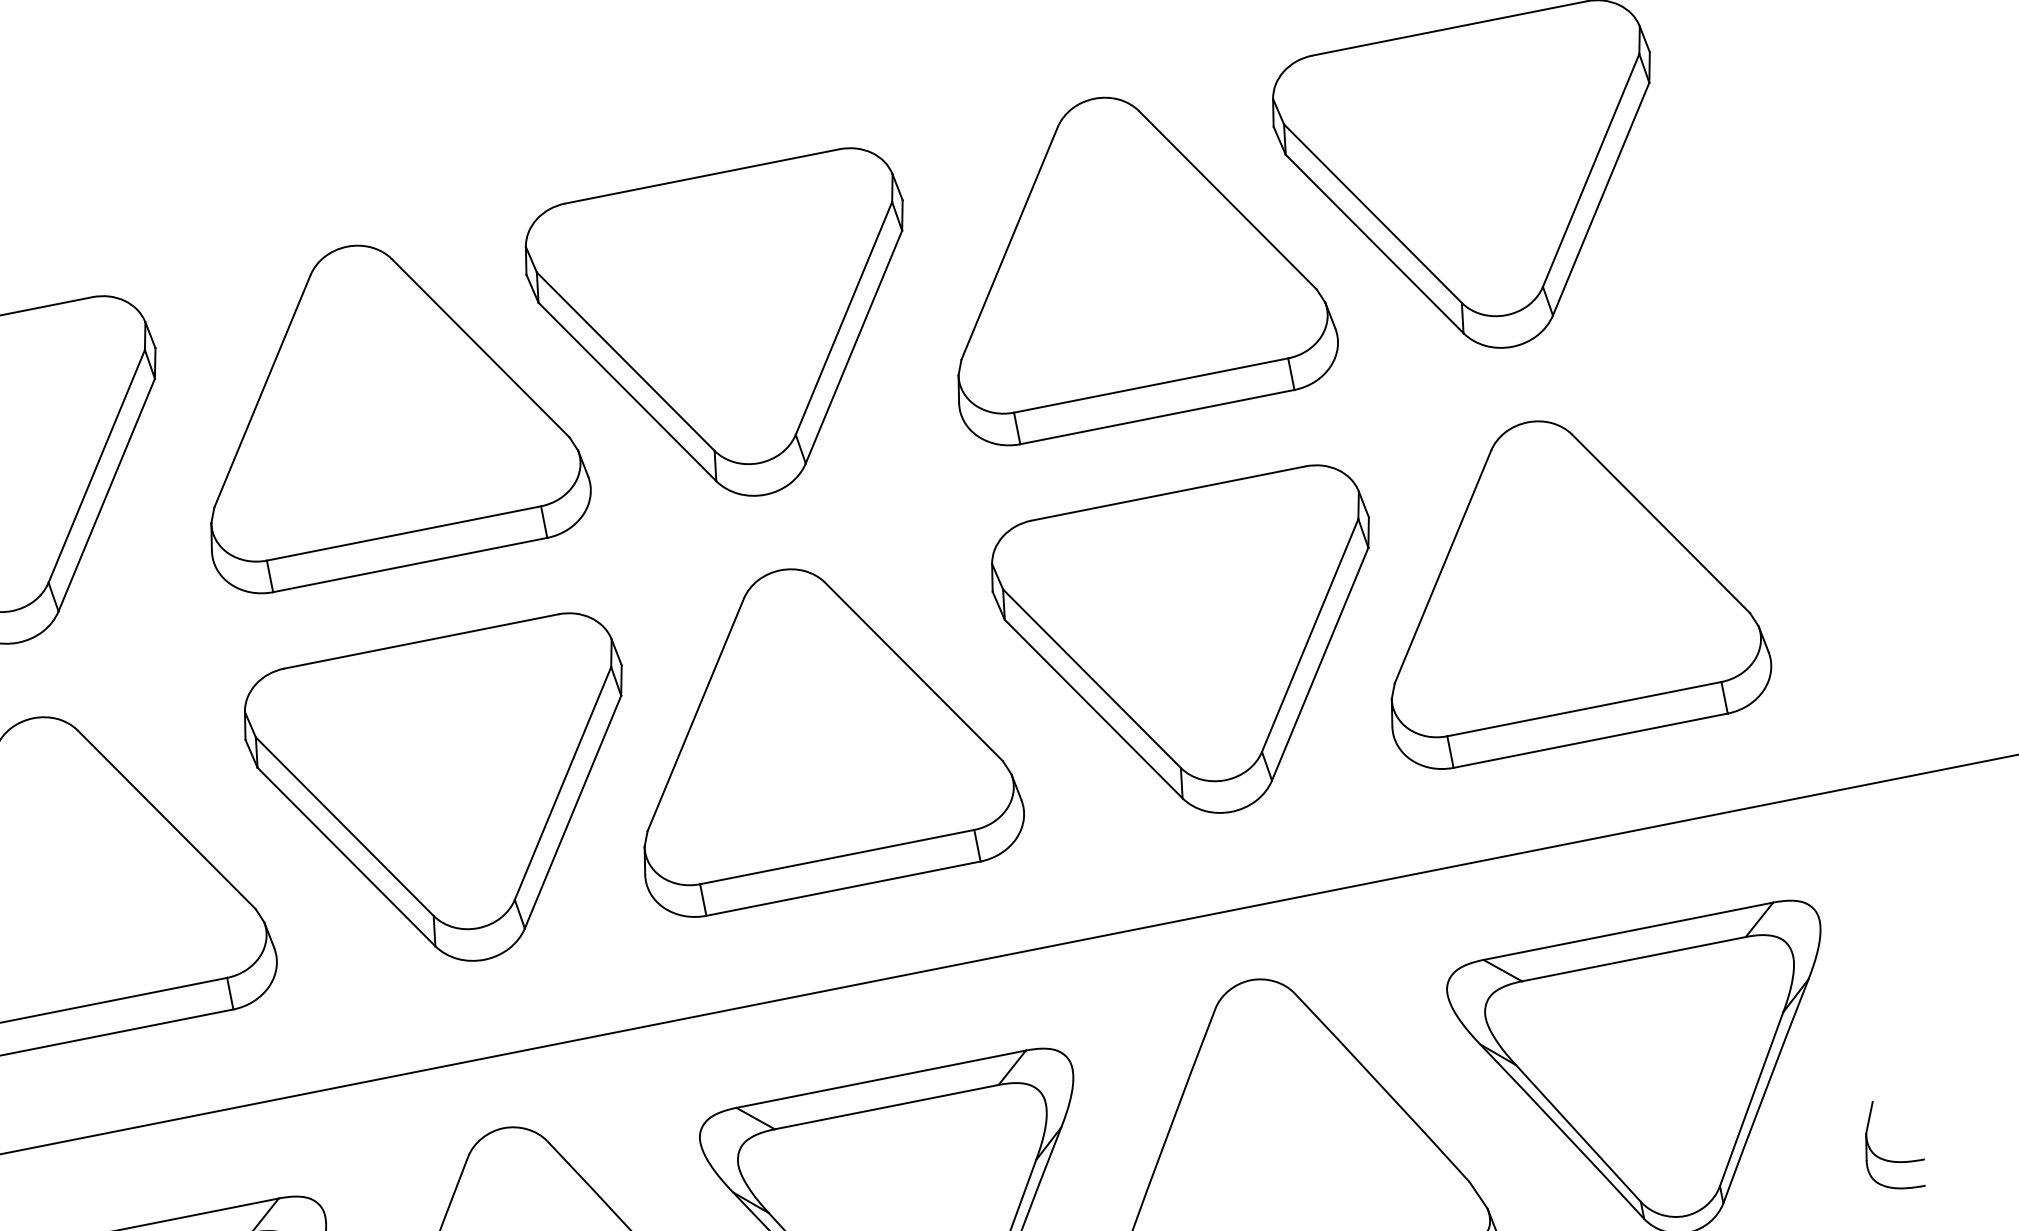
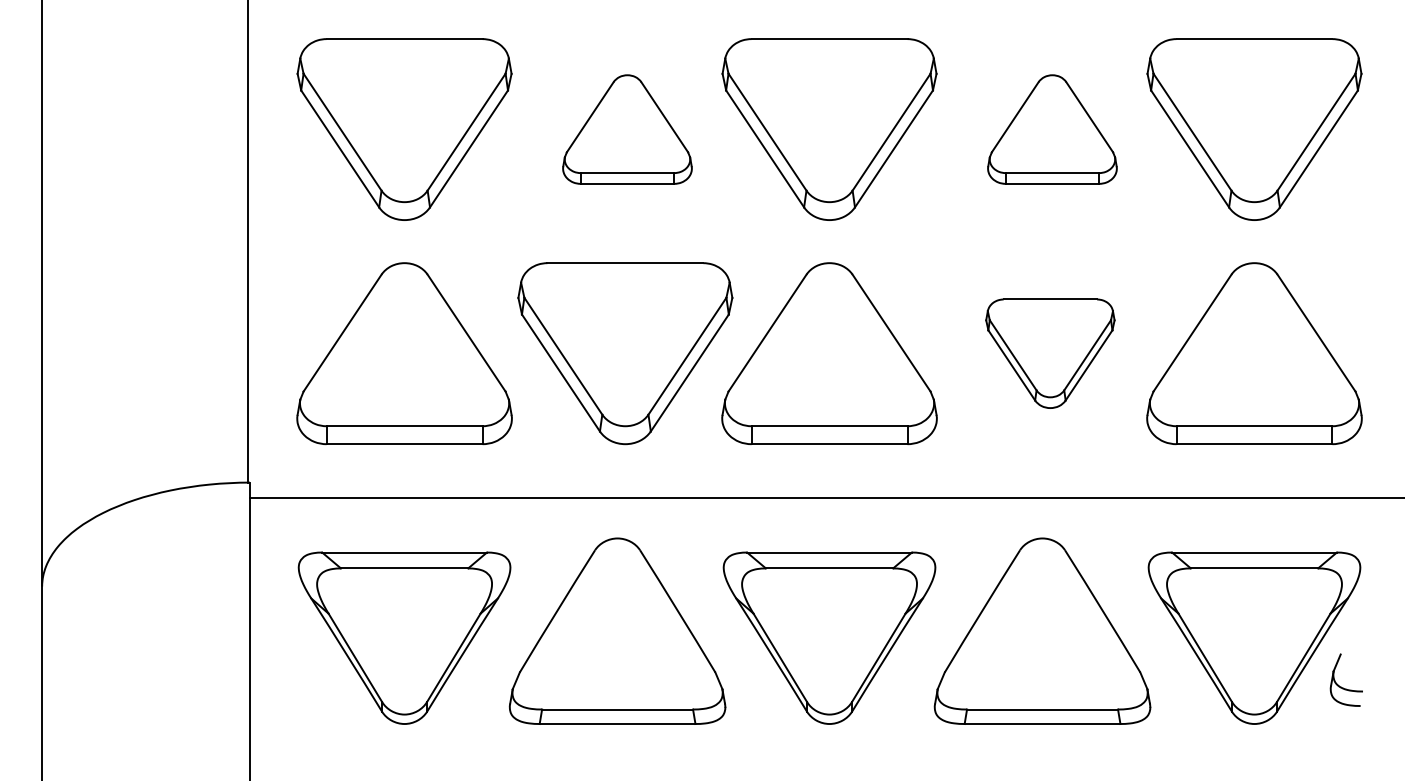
part: (1125, 257) -> (1052, 129), size x0.6
part: (378, 405) -> (627, 129), size x0.6
part: (1200, 652) -> (1050, 353), size x0.6
part: (1885, 1158) -> (1341, 686), moved

